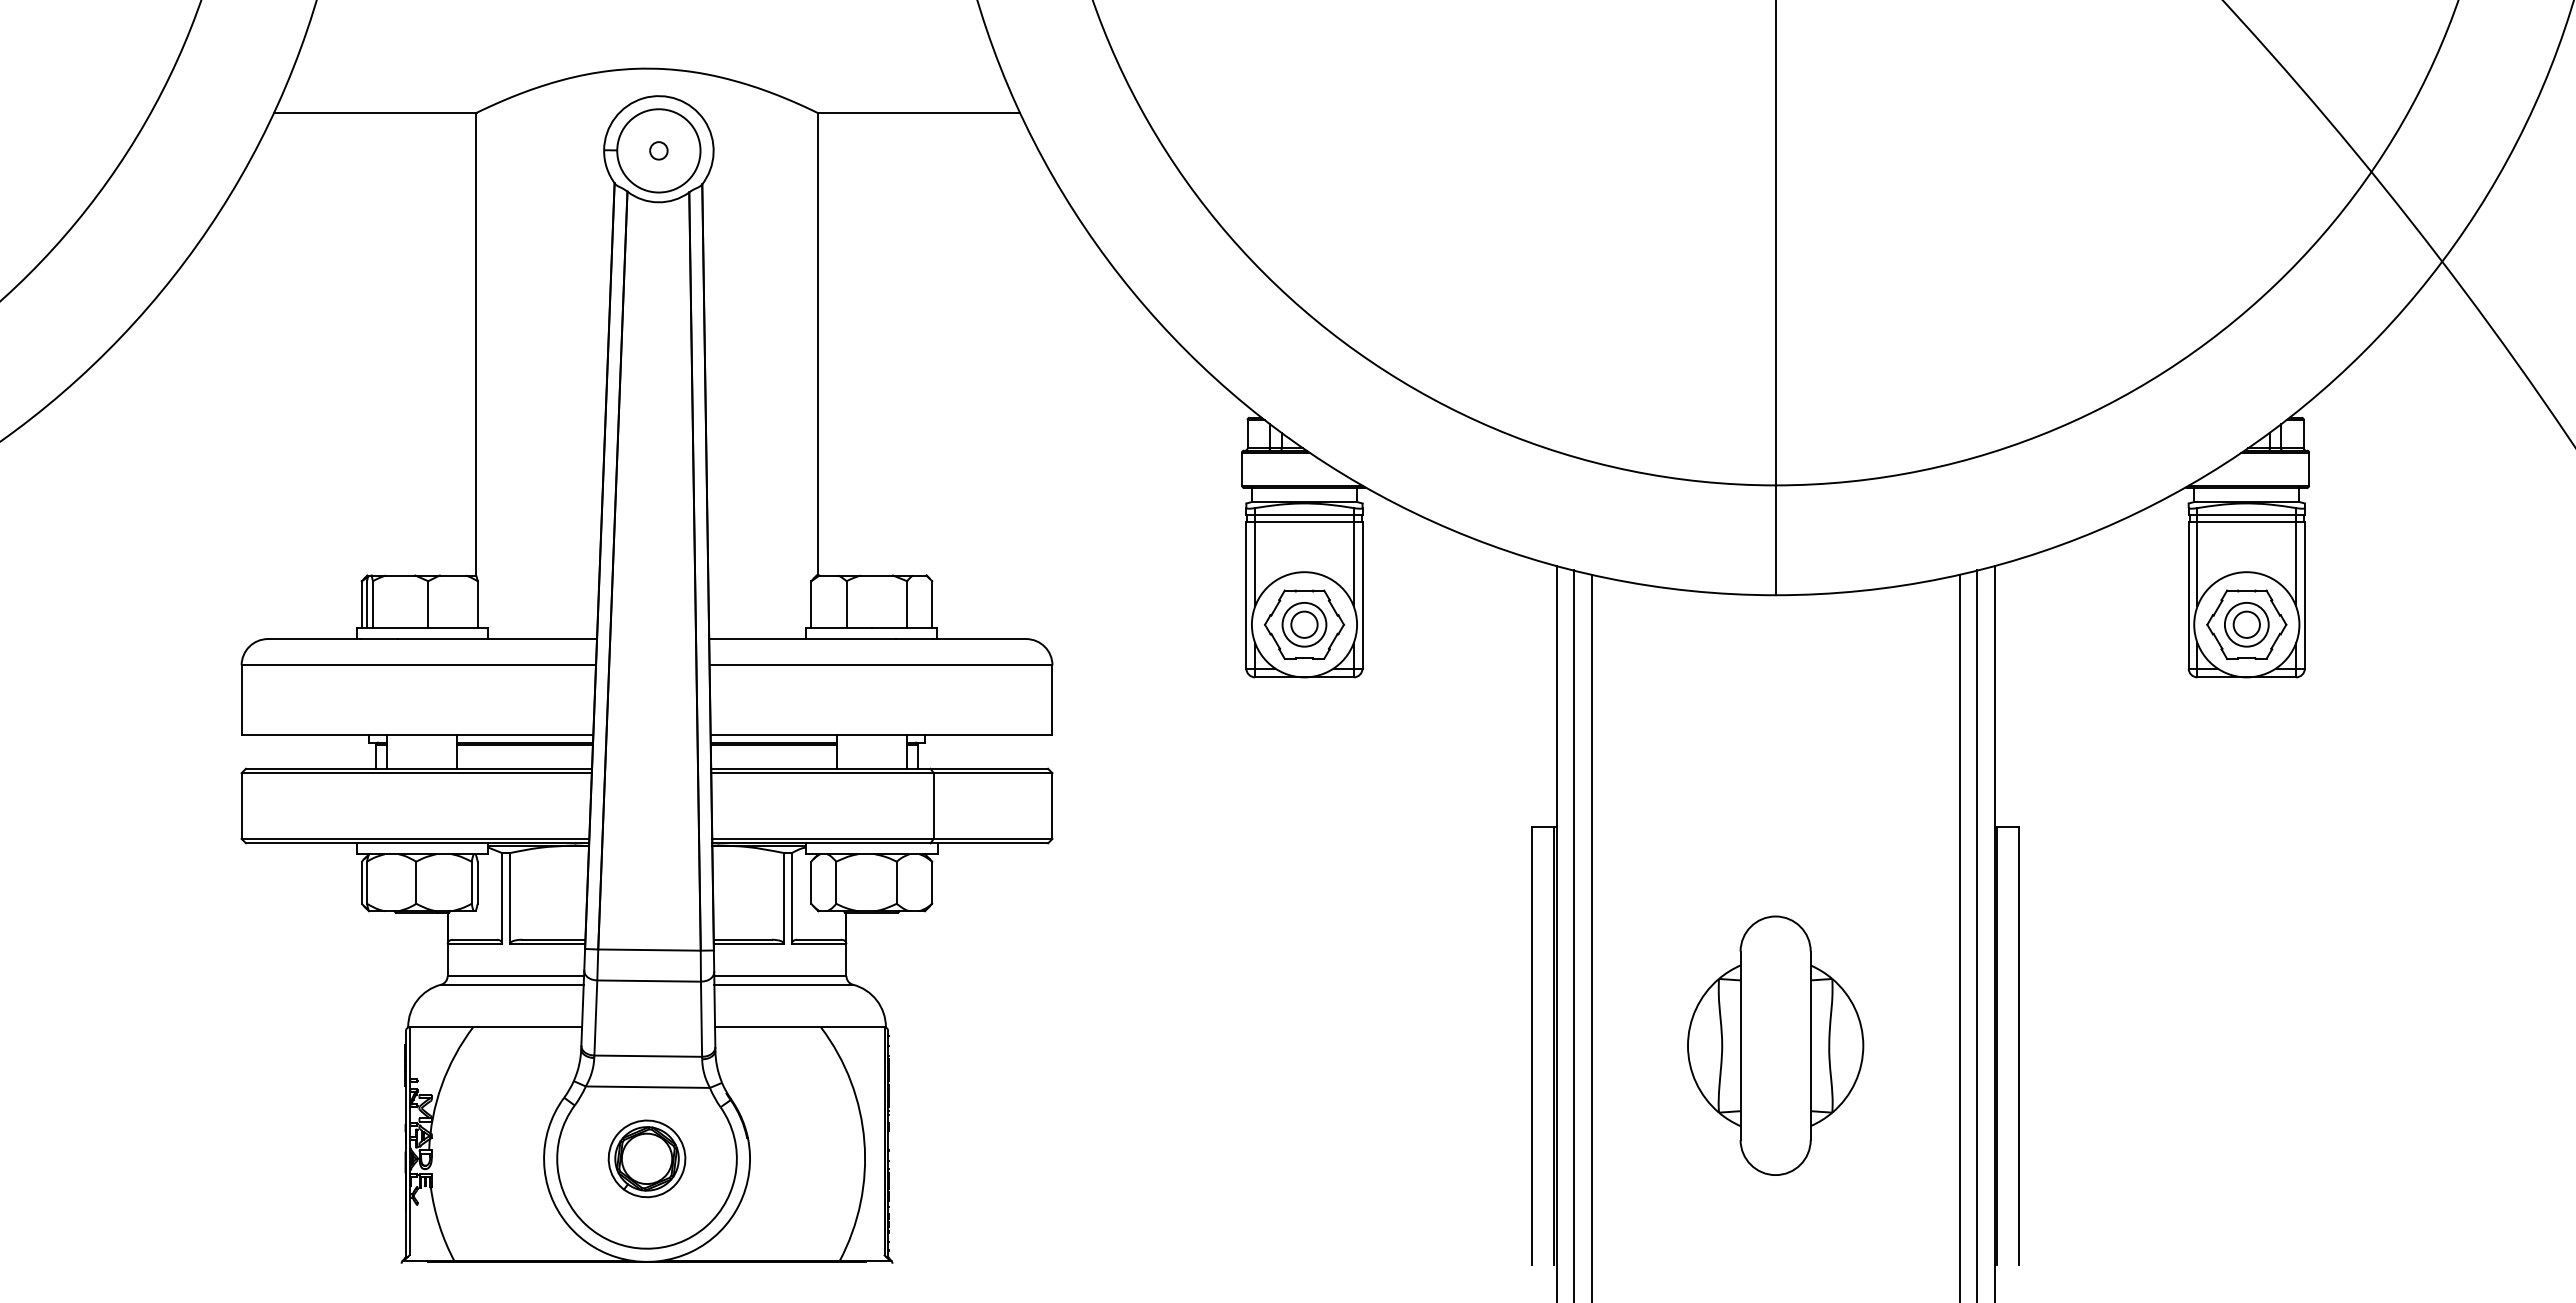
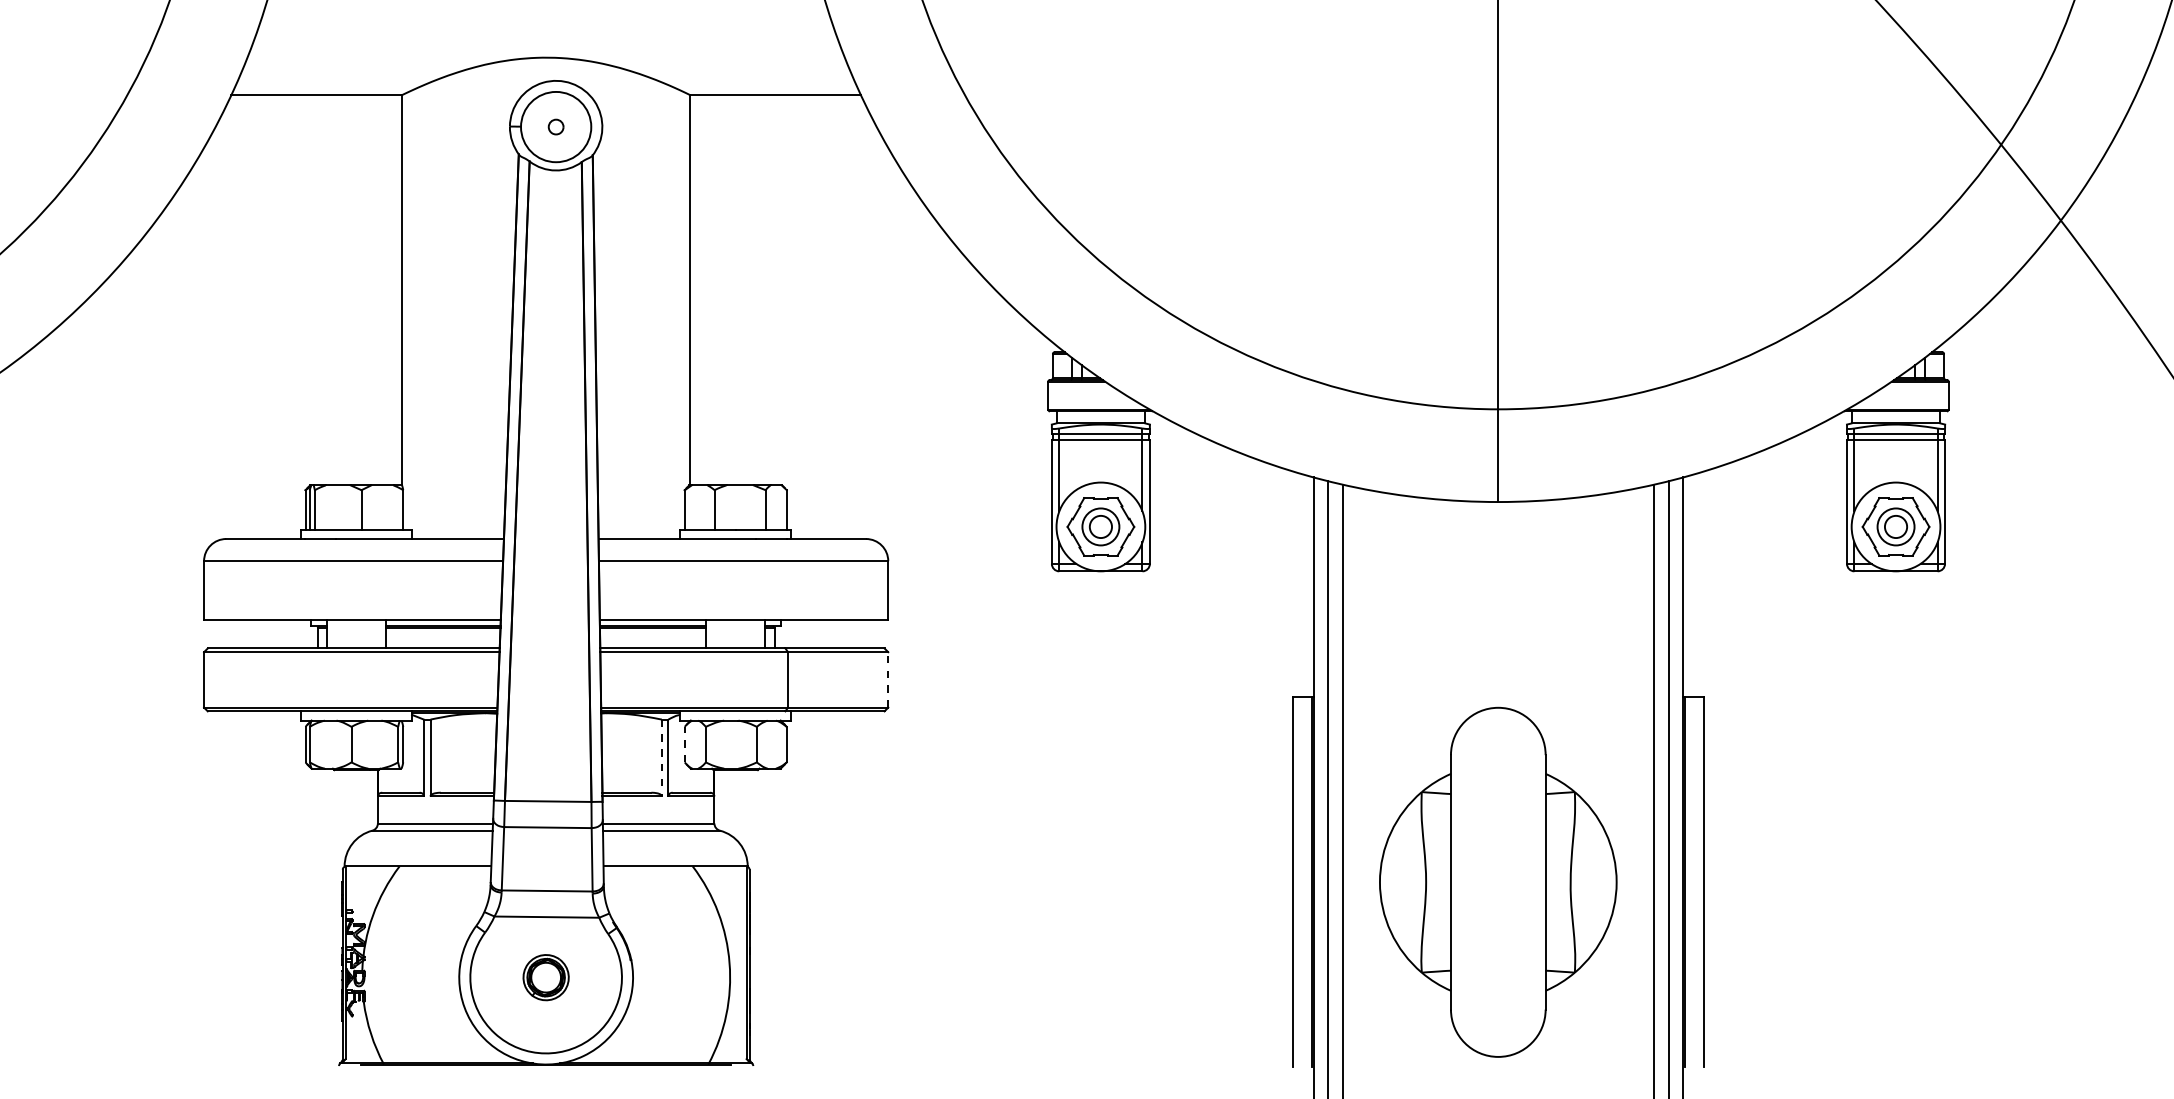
line: (1052, 806) -> (888, 680), solid -> dashed
line: (811, 882) -> (684, 744), solid -> dashed
line: (784, 898) -> (662, 757), solid -> dashed
part: (1775, 1045) -> (1498, 881), size x1.6
part: (646, 1158) -> (545, 977), size x0.7

